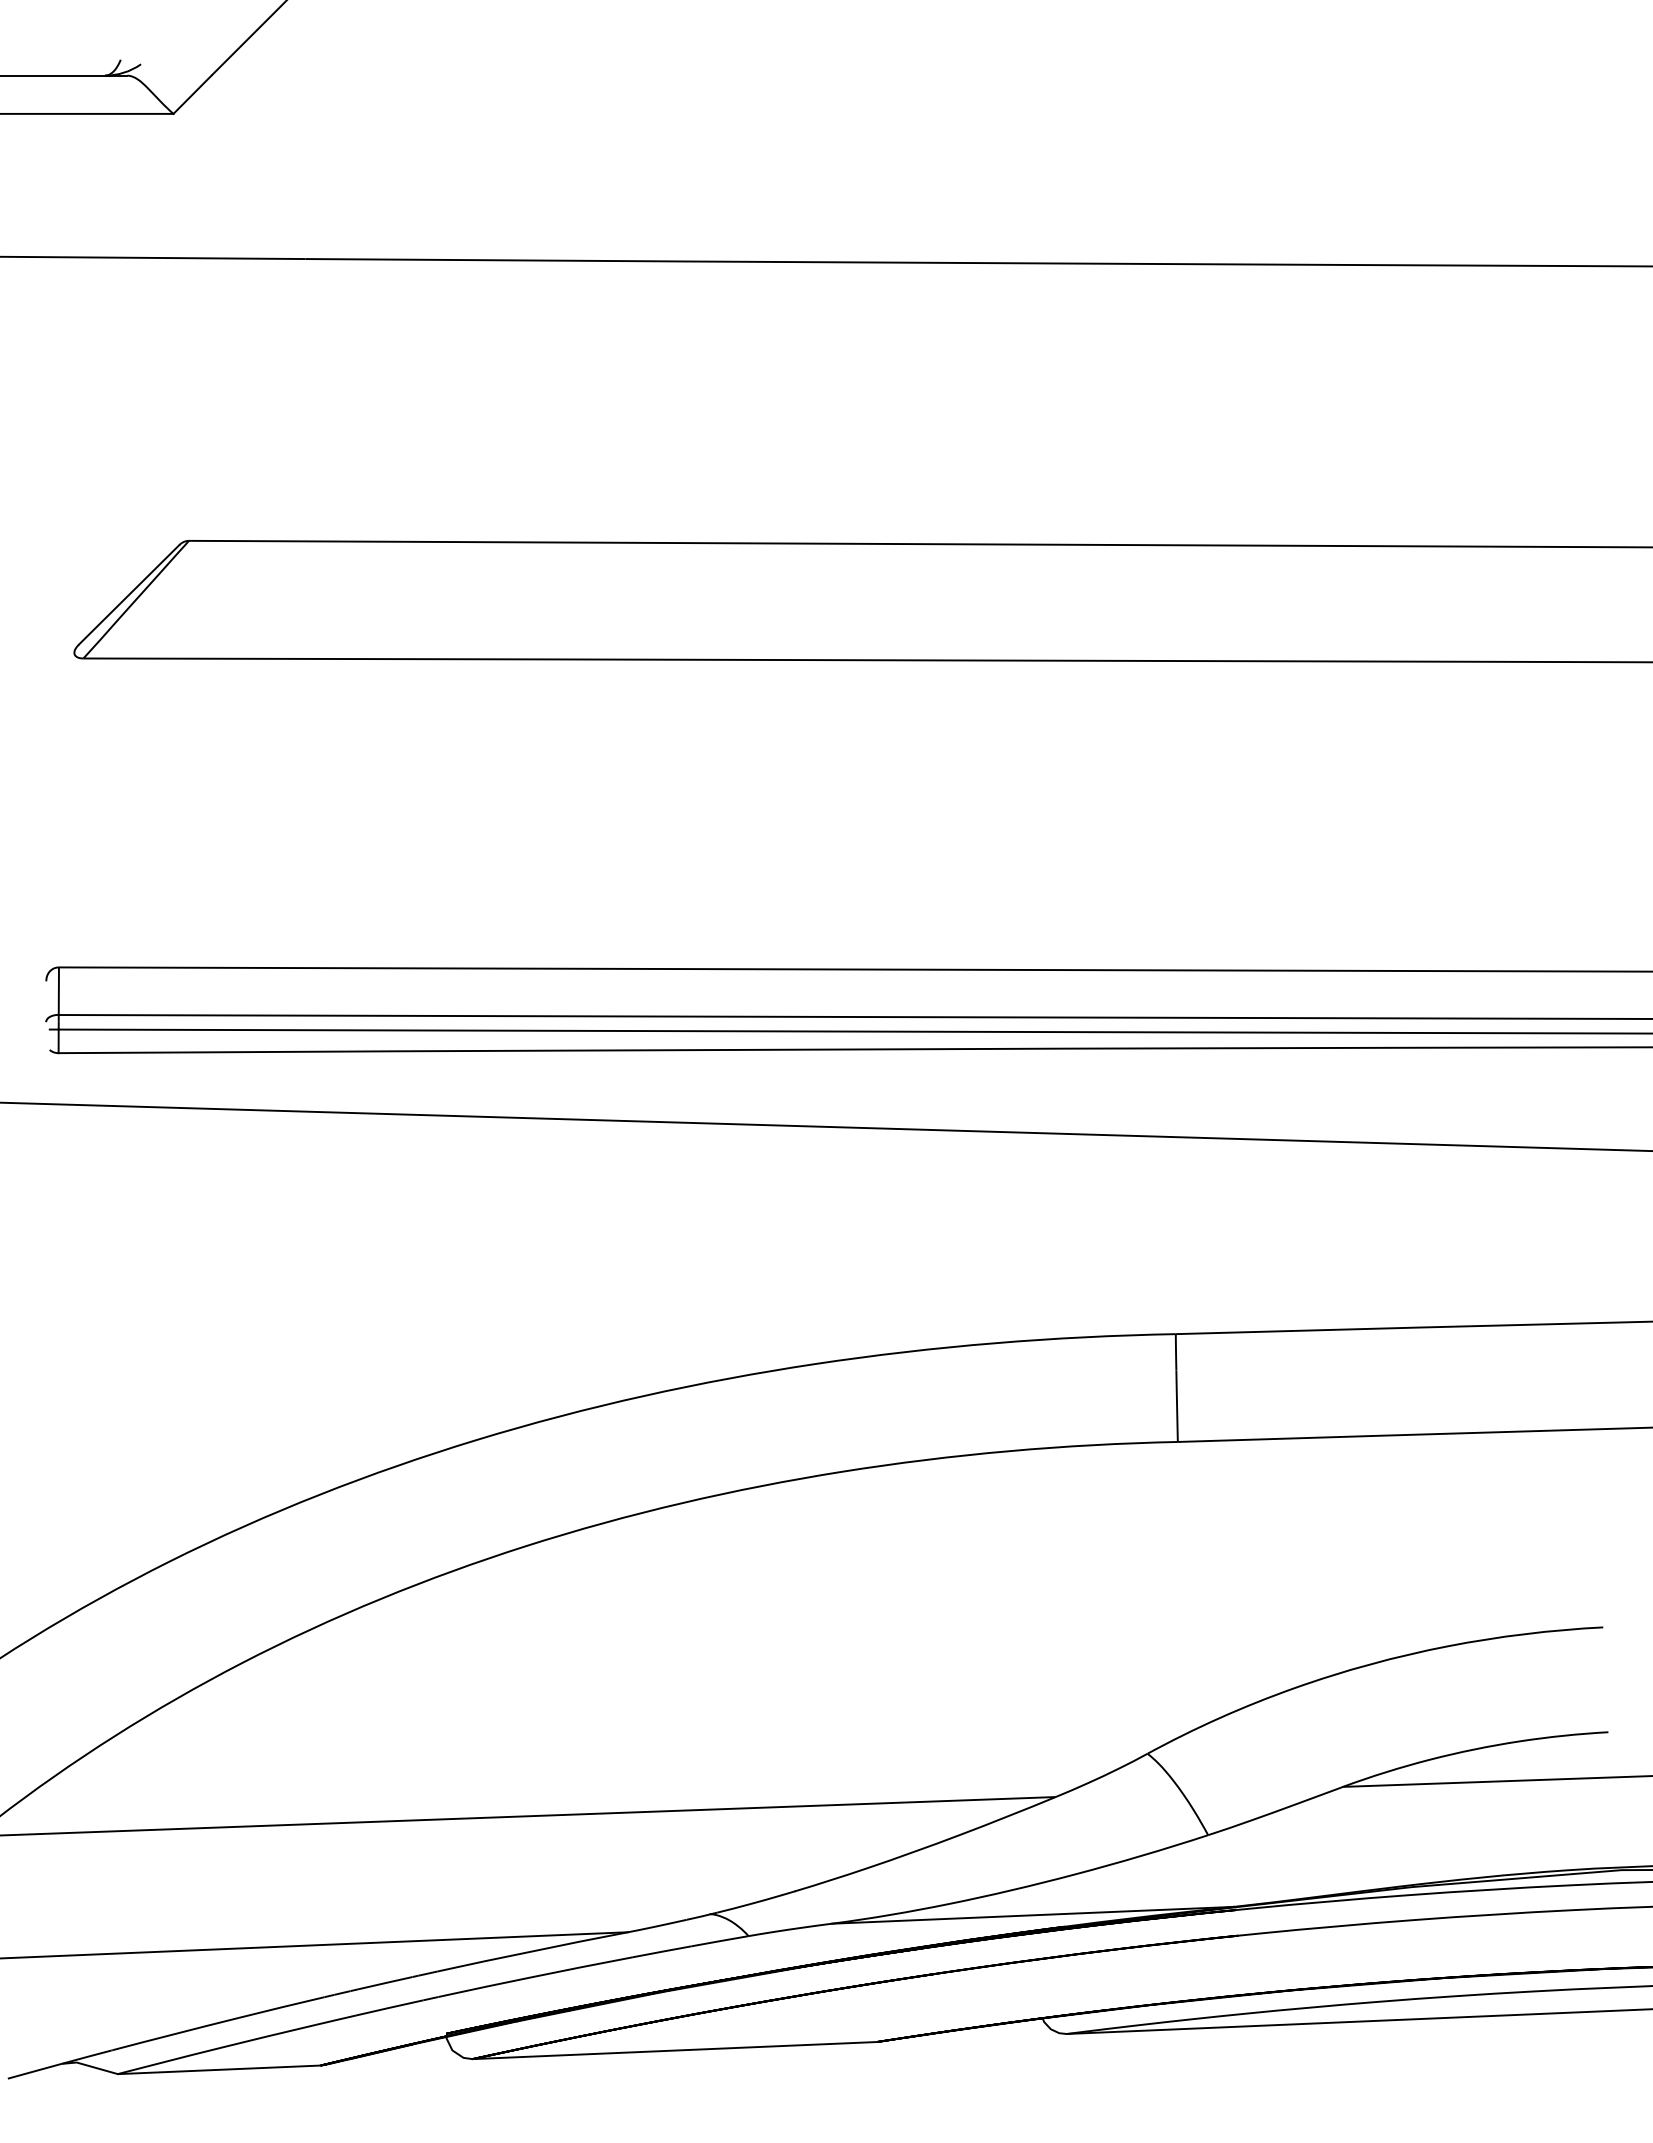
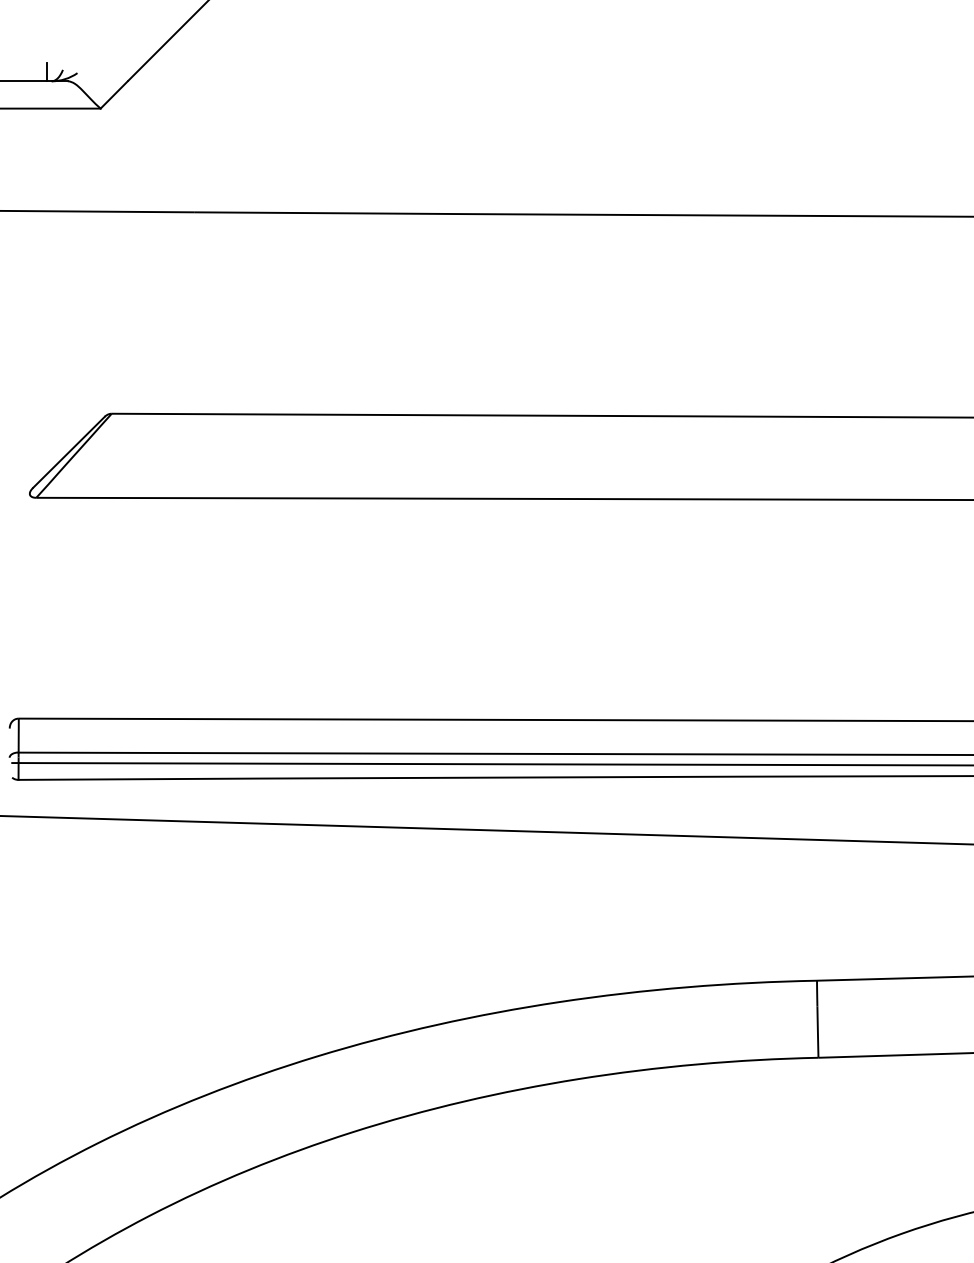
line: (98, 62) -> (47, 71), added

